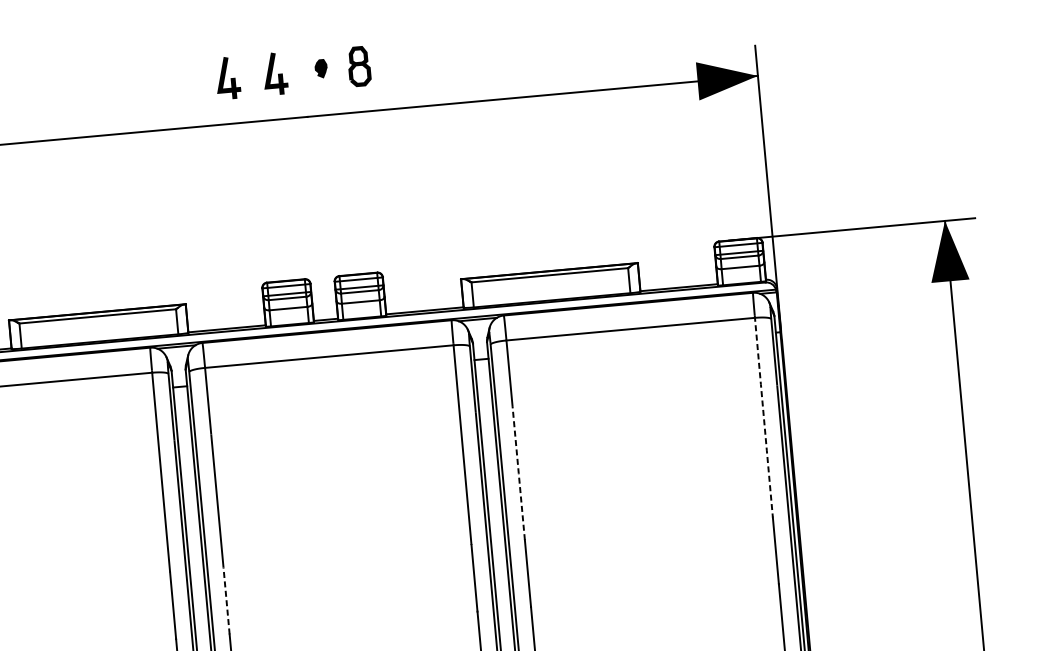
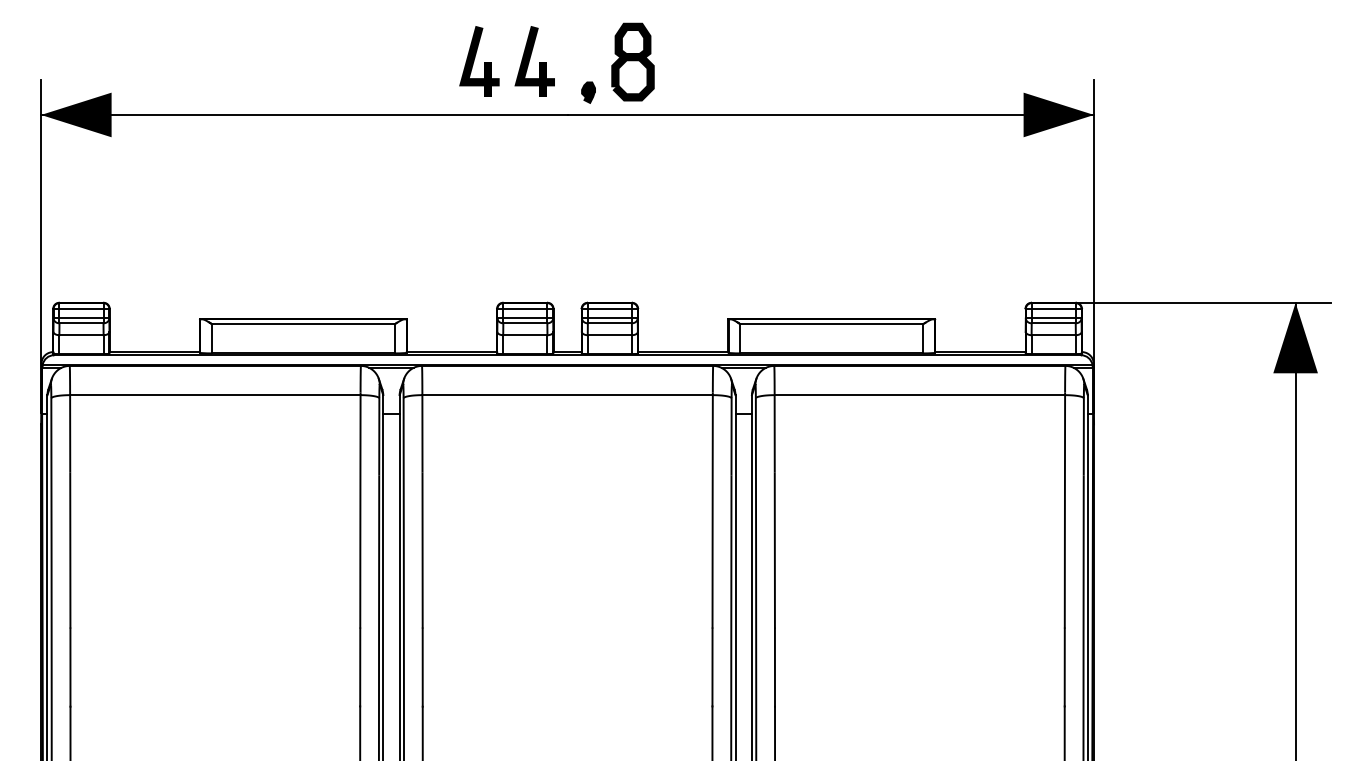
part: (358, 66) -> (632, 61), size x1.67
part: (321, 68) -> (588, 92), moved
part: (275, 73) -> (534, 61), size x1.43
part: (227, 78) -> (479, 61), size x1.43
line: (763, 416) -> (1064, 510), dashed -> solid
line: (518, 473) -> (774, 550), dashed -> solid
line: (226, 600) -> (422, 667), dashed -> solid

